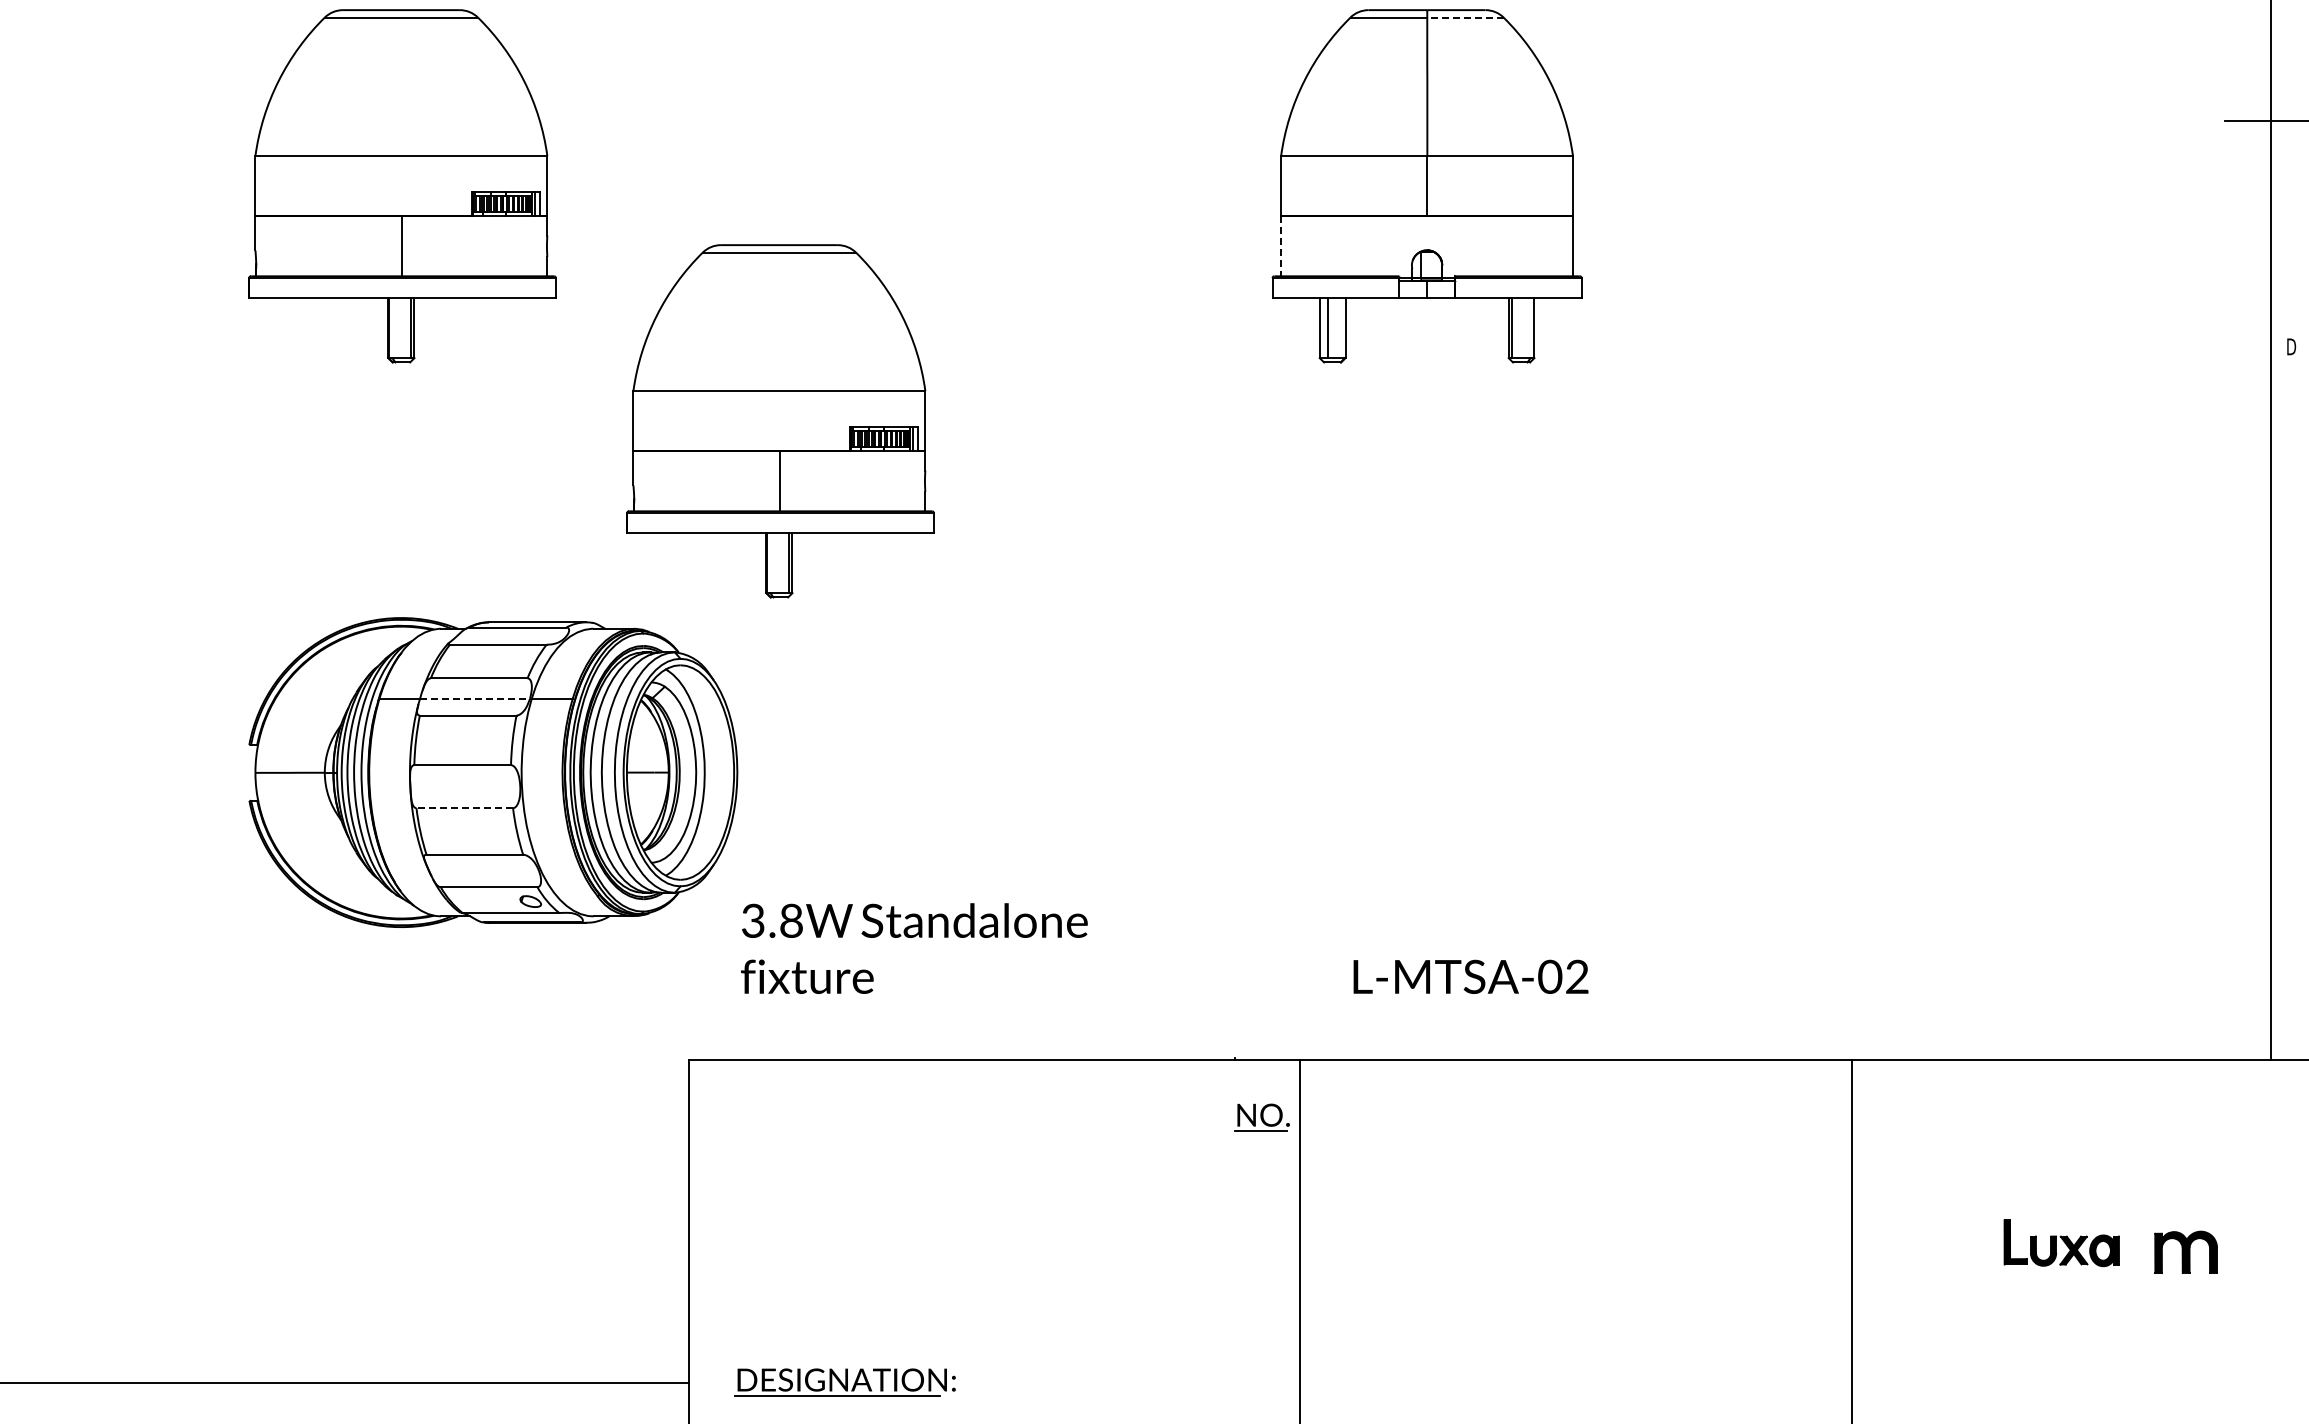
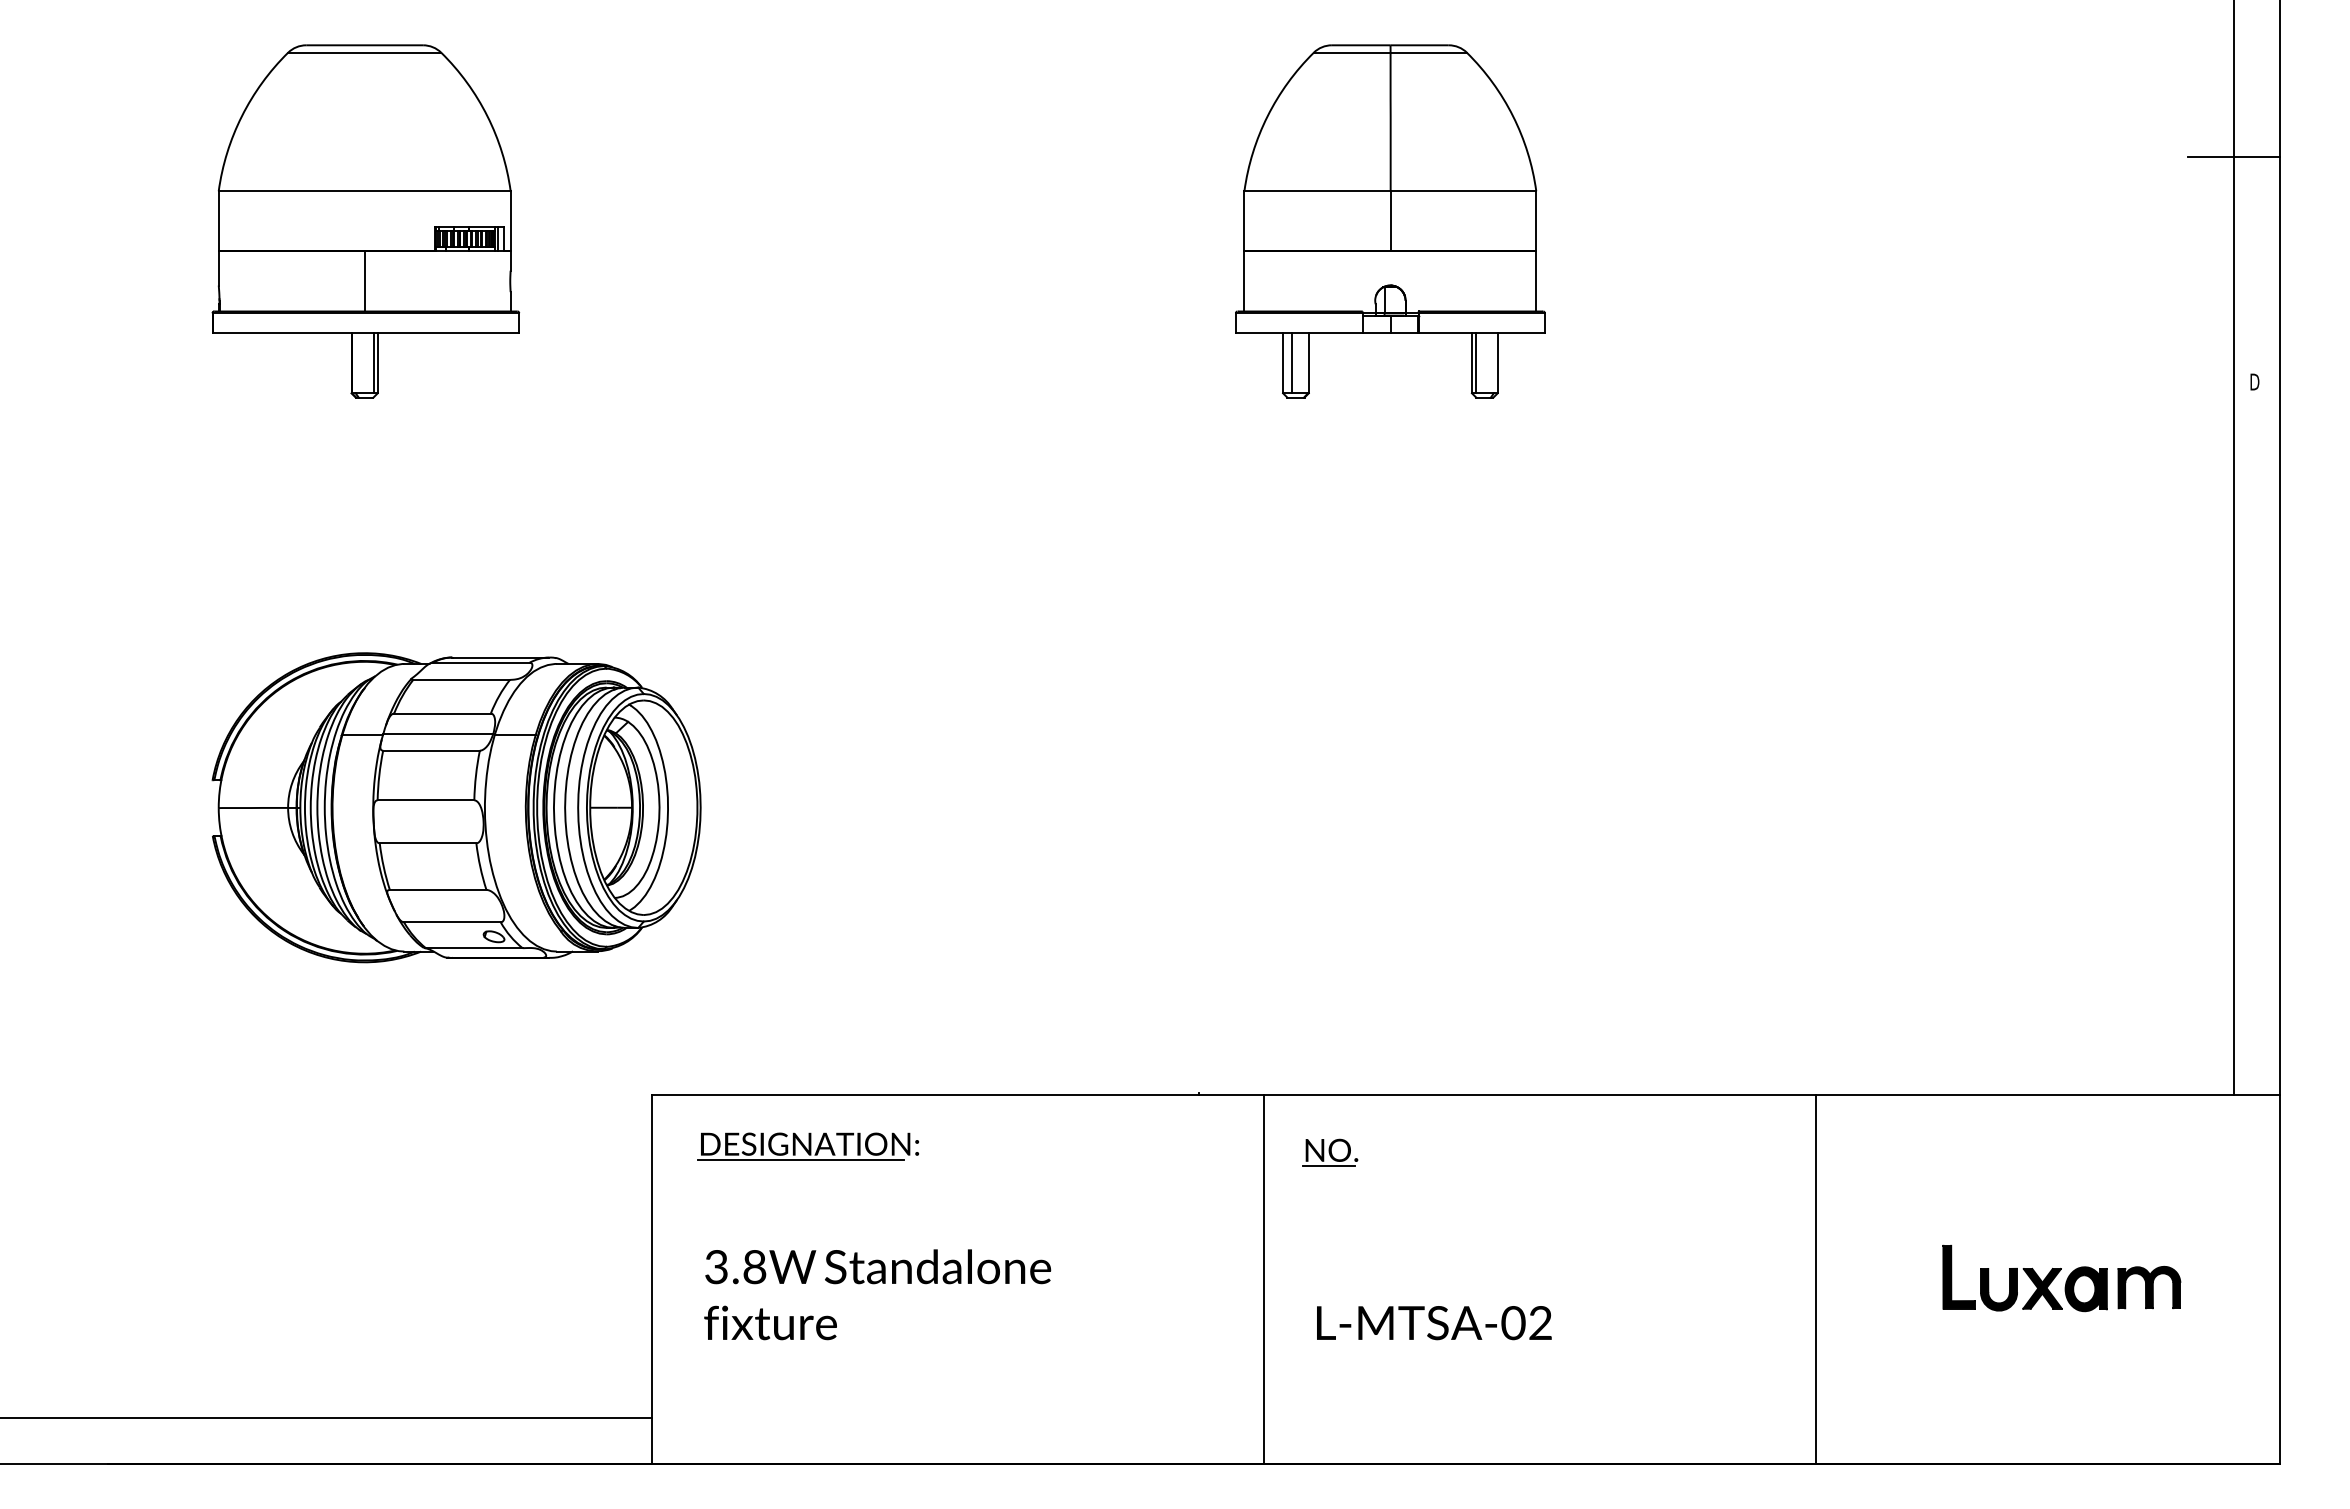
line: (1465, 17) -> (1428, 52), dashed -> solid
line: (1281, 246) -> (1244, 281), dashed -> solid
part: (780, 421) -> (743, 456), removed
line: (475, 698) -> (438, 733), dashed -> solid
line: (464, 808) -> (427, 843), dashed -> solid
text: (1164, 948) -> (1127, 1294), moved
part: (1262, 1117) -> (1330, 1152), moved
part: (2061, 1243) -> (2024, 1278), size x1.43
part: (844, 1382) -> (807, 1146), moved

